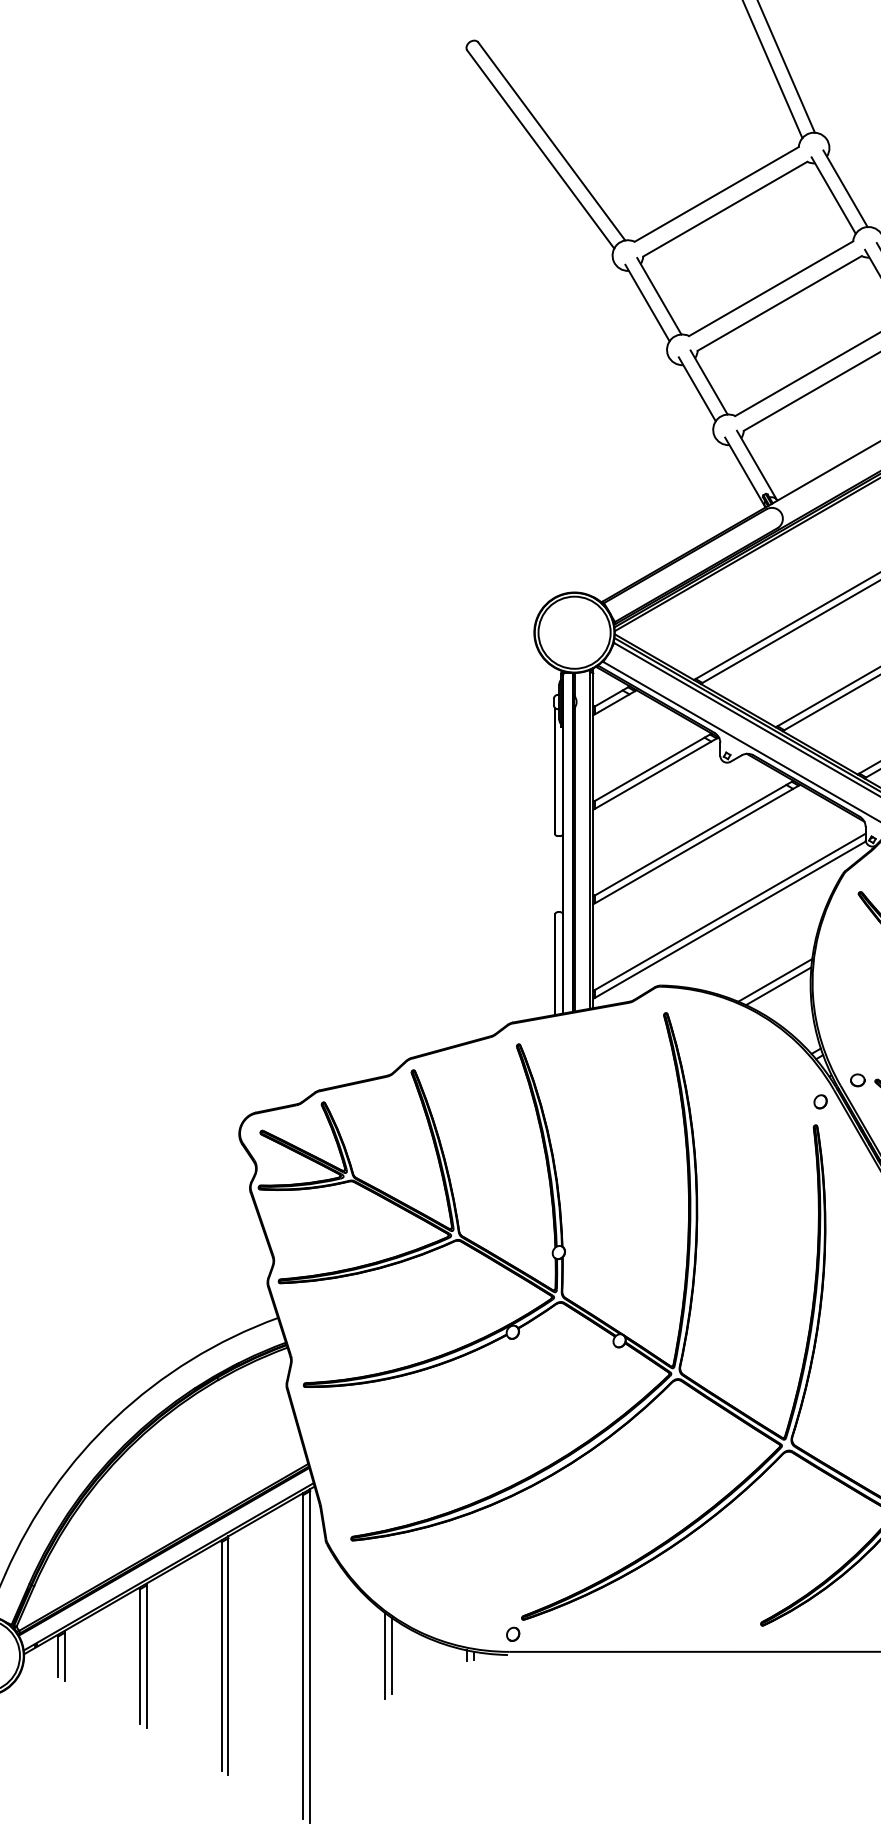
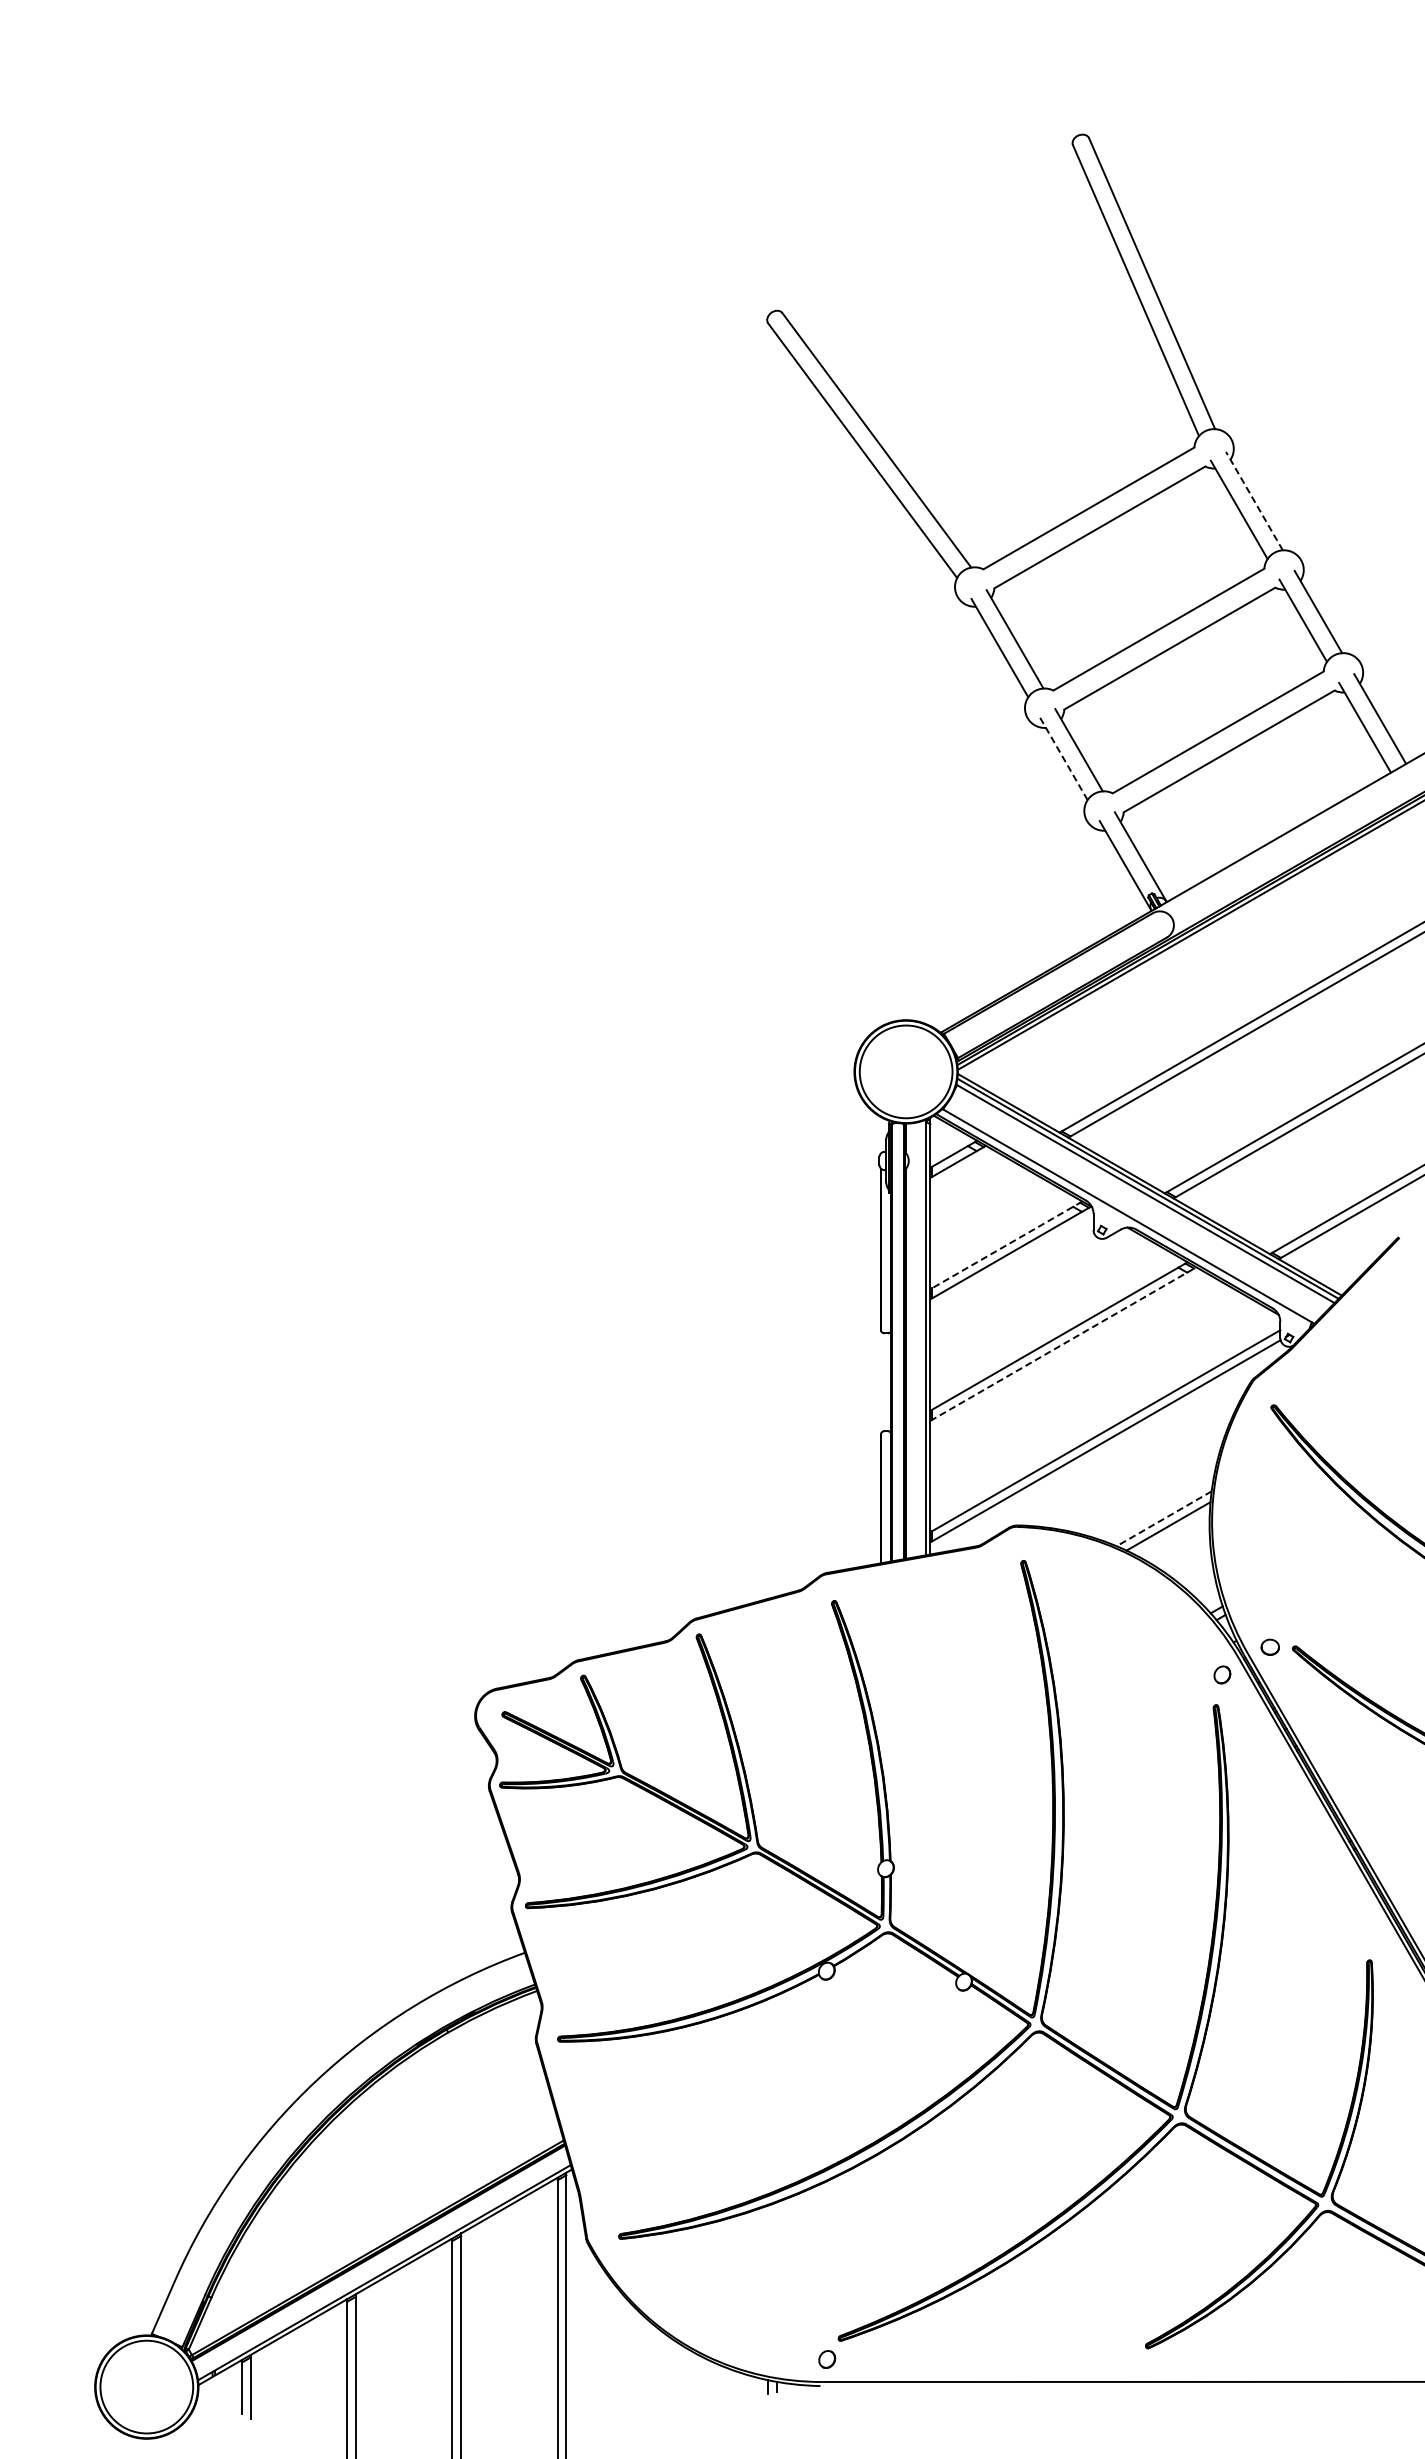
line: (845, 189) -> (1254, 501), solid -> dashed
line: (697, 389) -> (1064, 759), solid -> dashed
line: (652, 767) -> (1006, 1245), solid -> dashed
line: (696, 844) -> (1063, 1344), solid -> dashed
line: (775, 980) -> (1164, 1518), solid -> dashed
line: (385, 1655) -> (662, 2386), removed
line: (392, 1655) -> (671, 2386), removed

